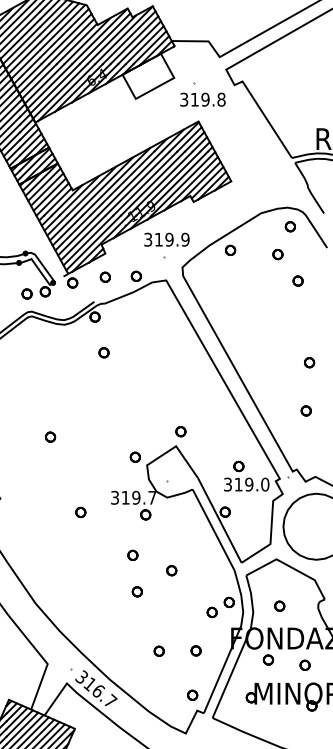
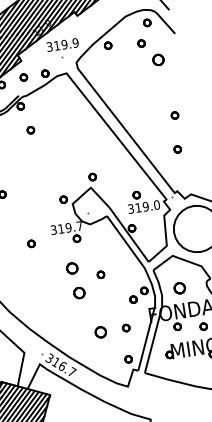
part: (297, 280) -> (157, 59), size x1.6
part: (132, 554) -> (71, 267), size x1.6
part: (136, 591) -> (78, 293), size x1.6
part: (279, 605) -> (179, 287), size x1.6
part: (158, 650) -> (100, 331), size x1.6

